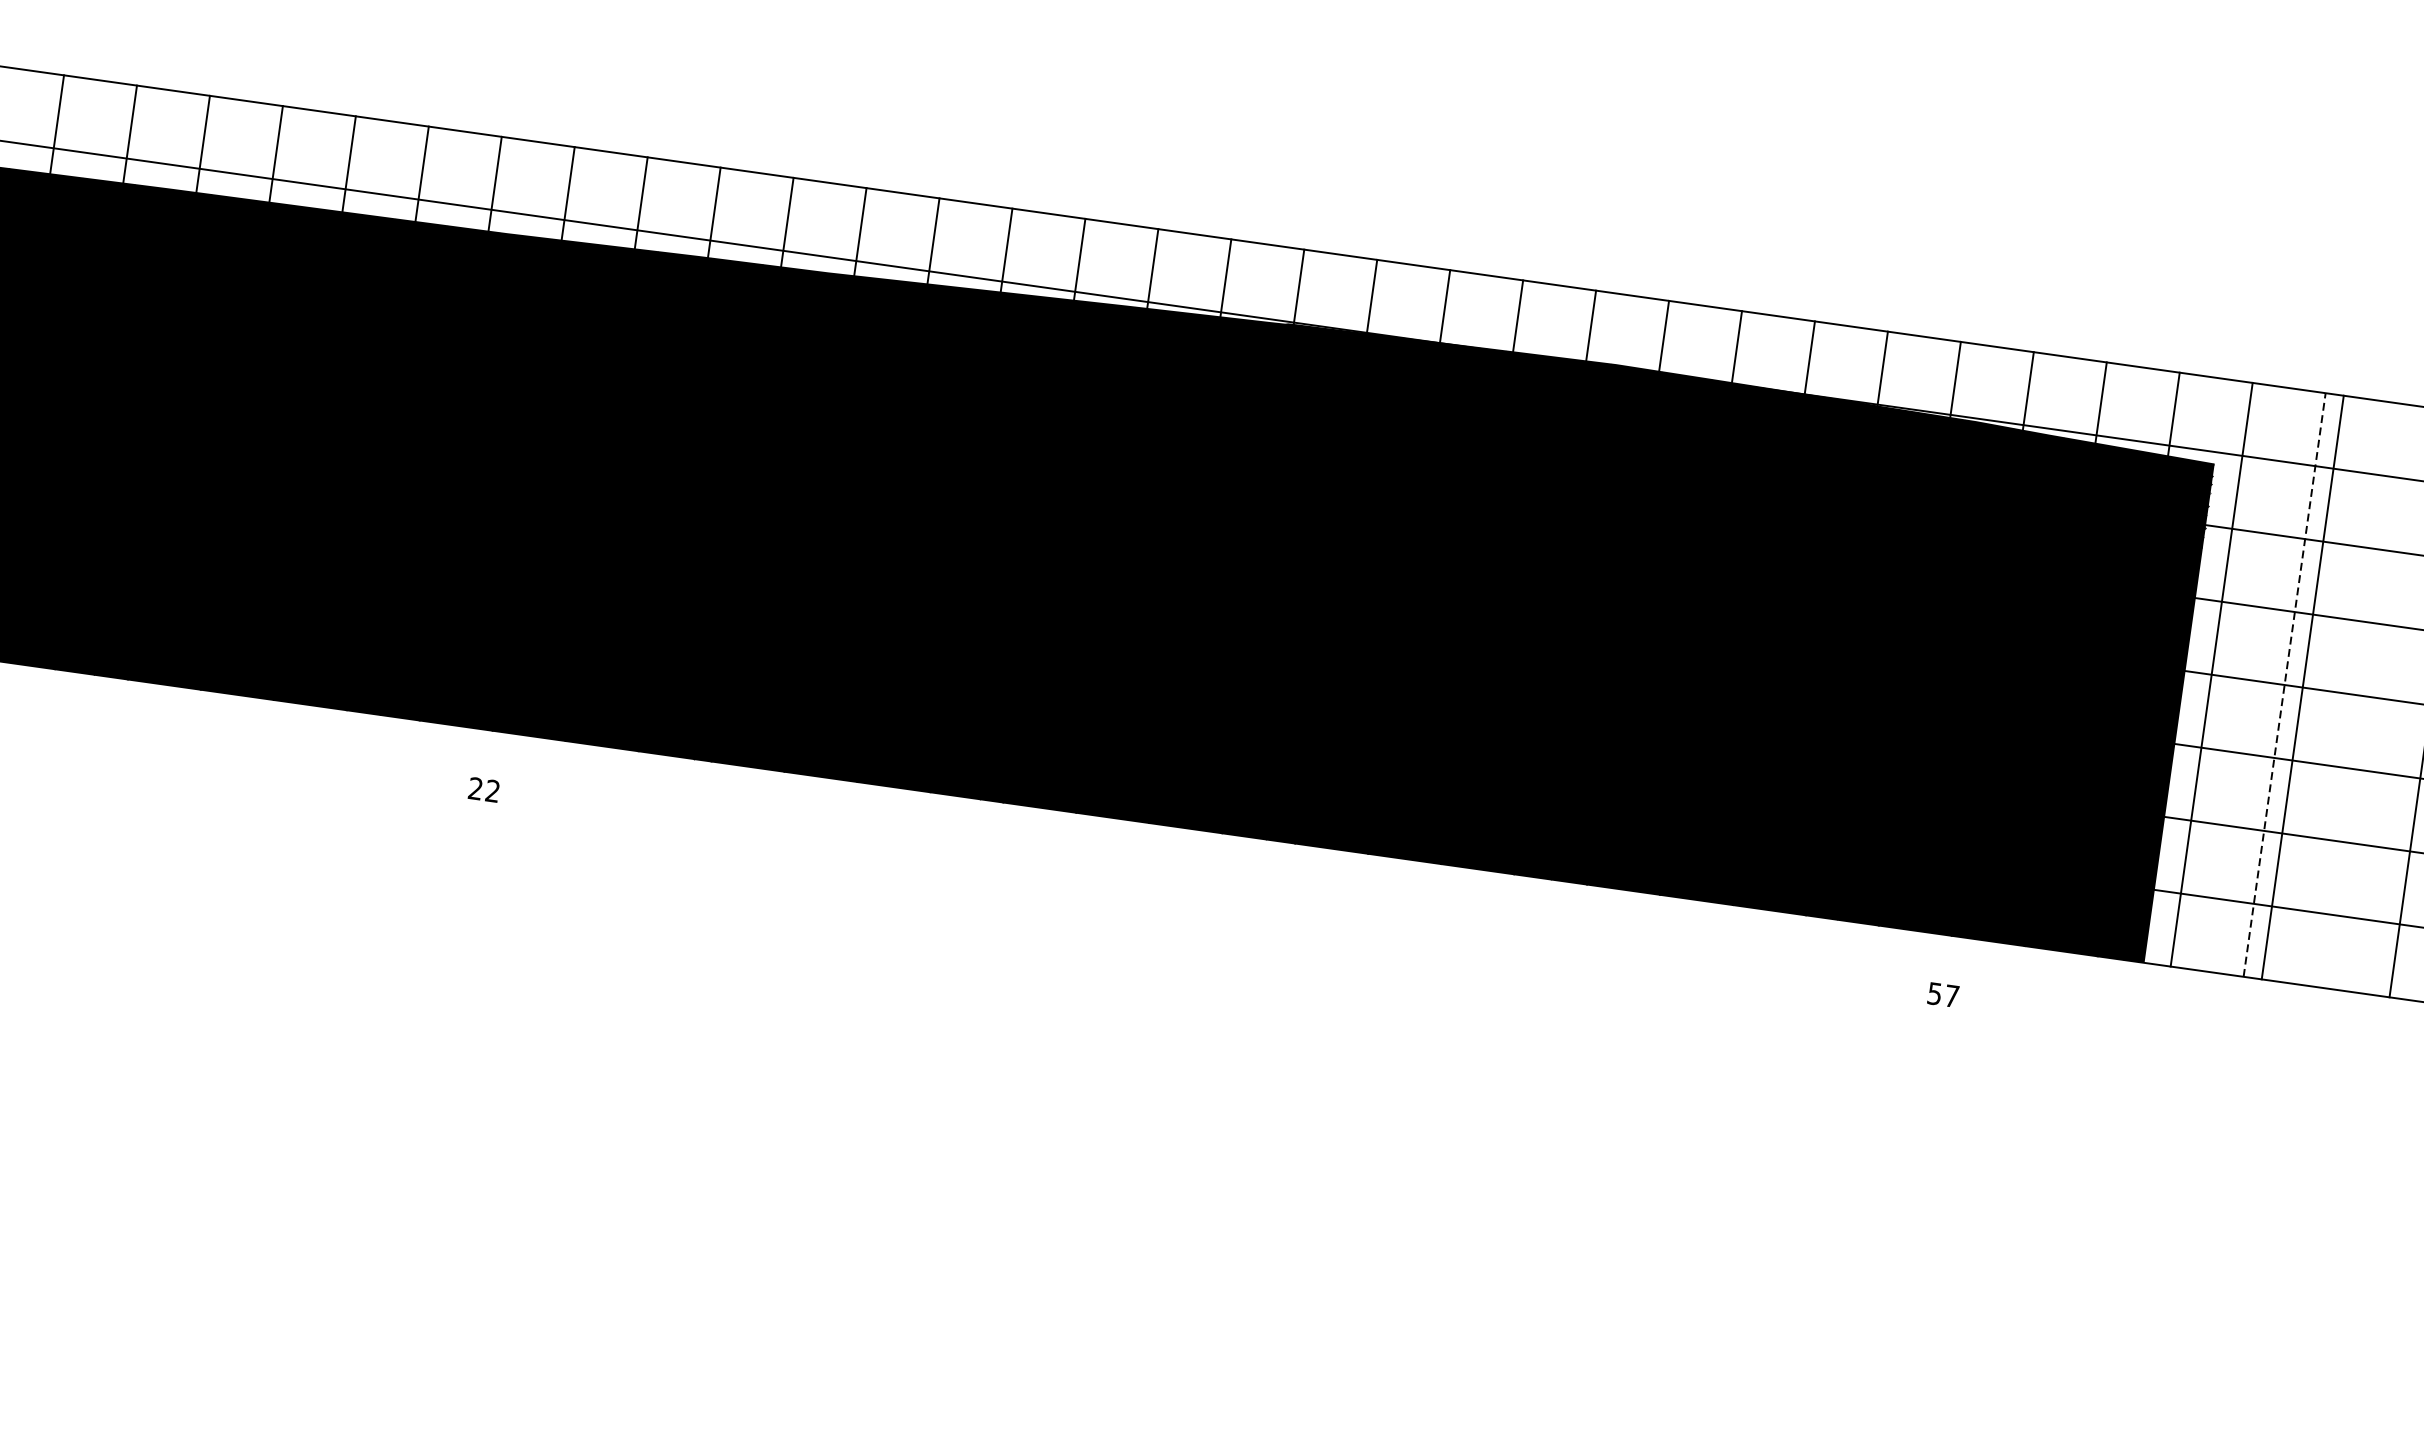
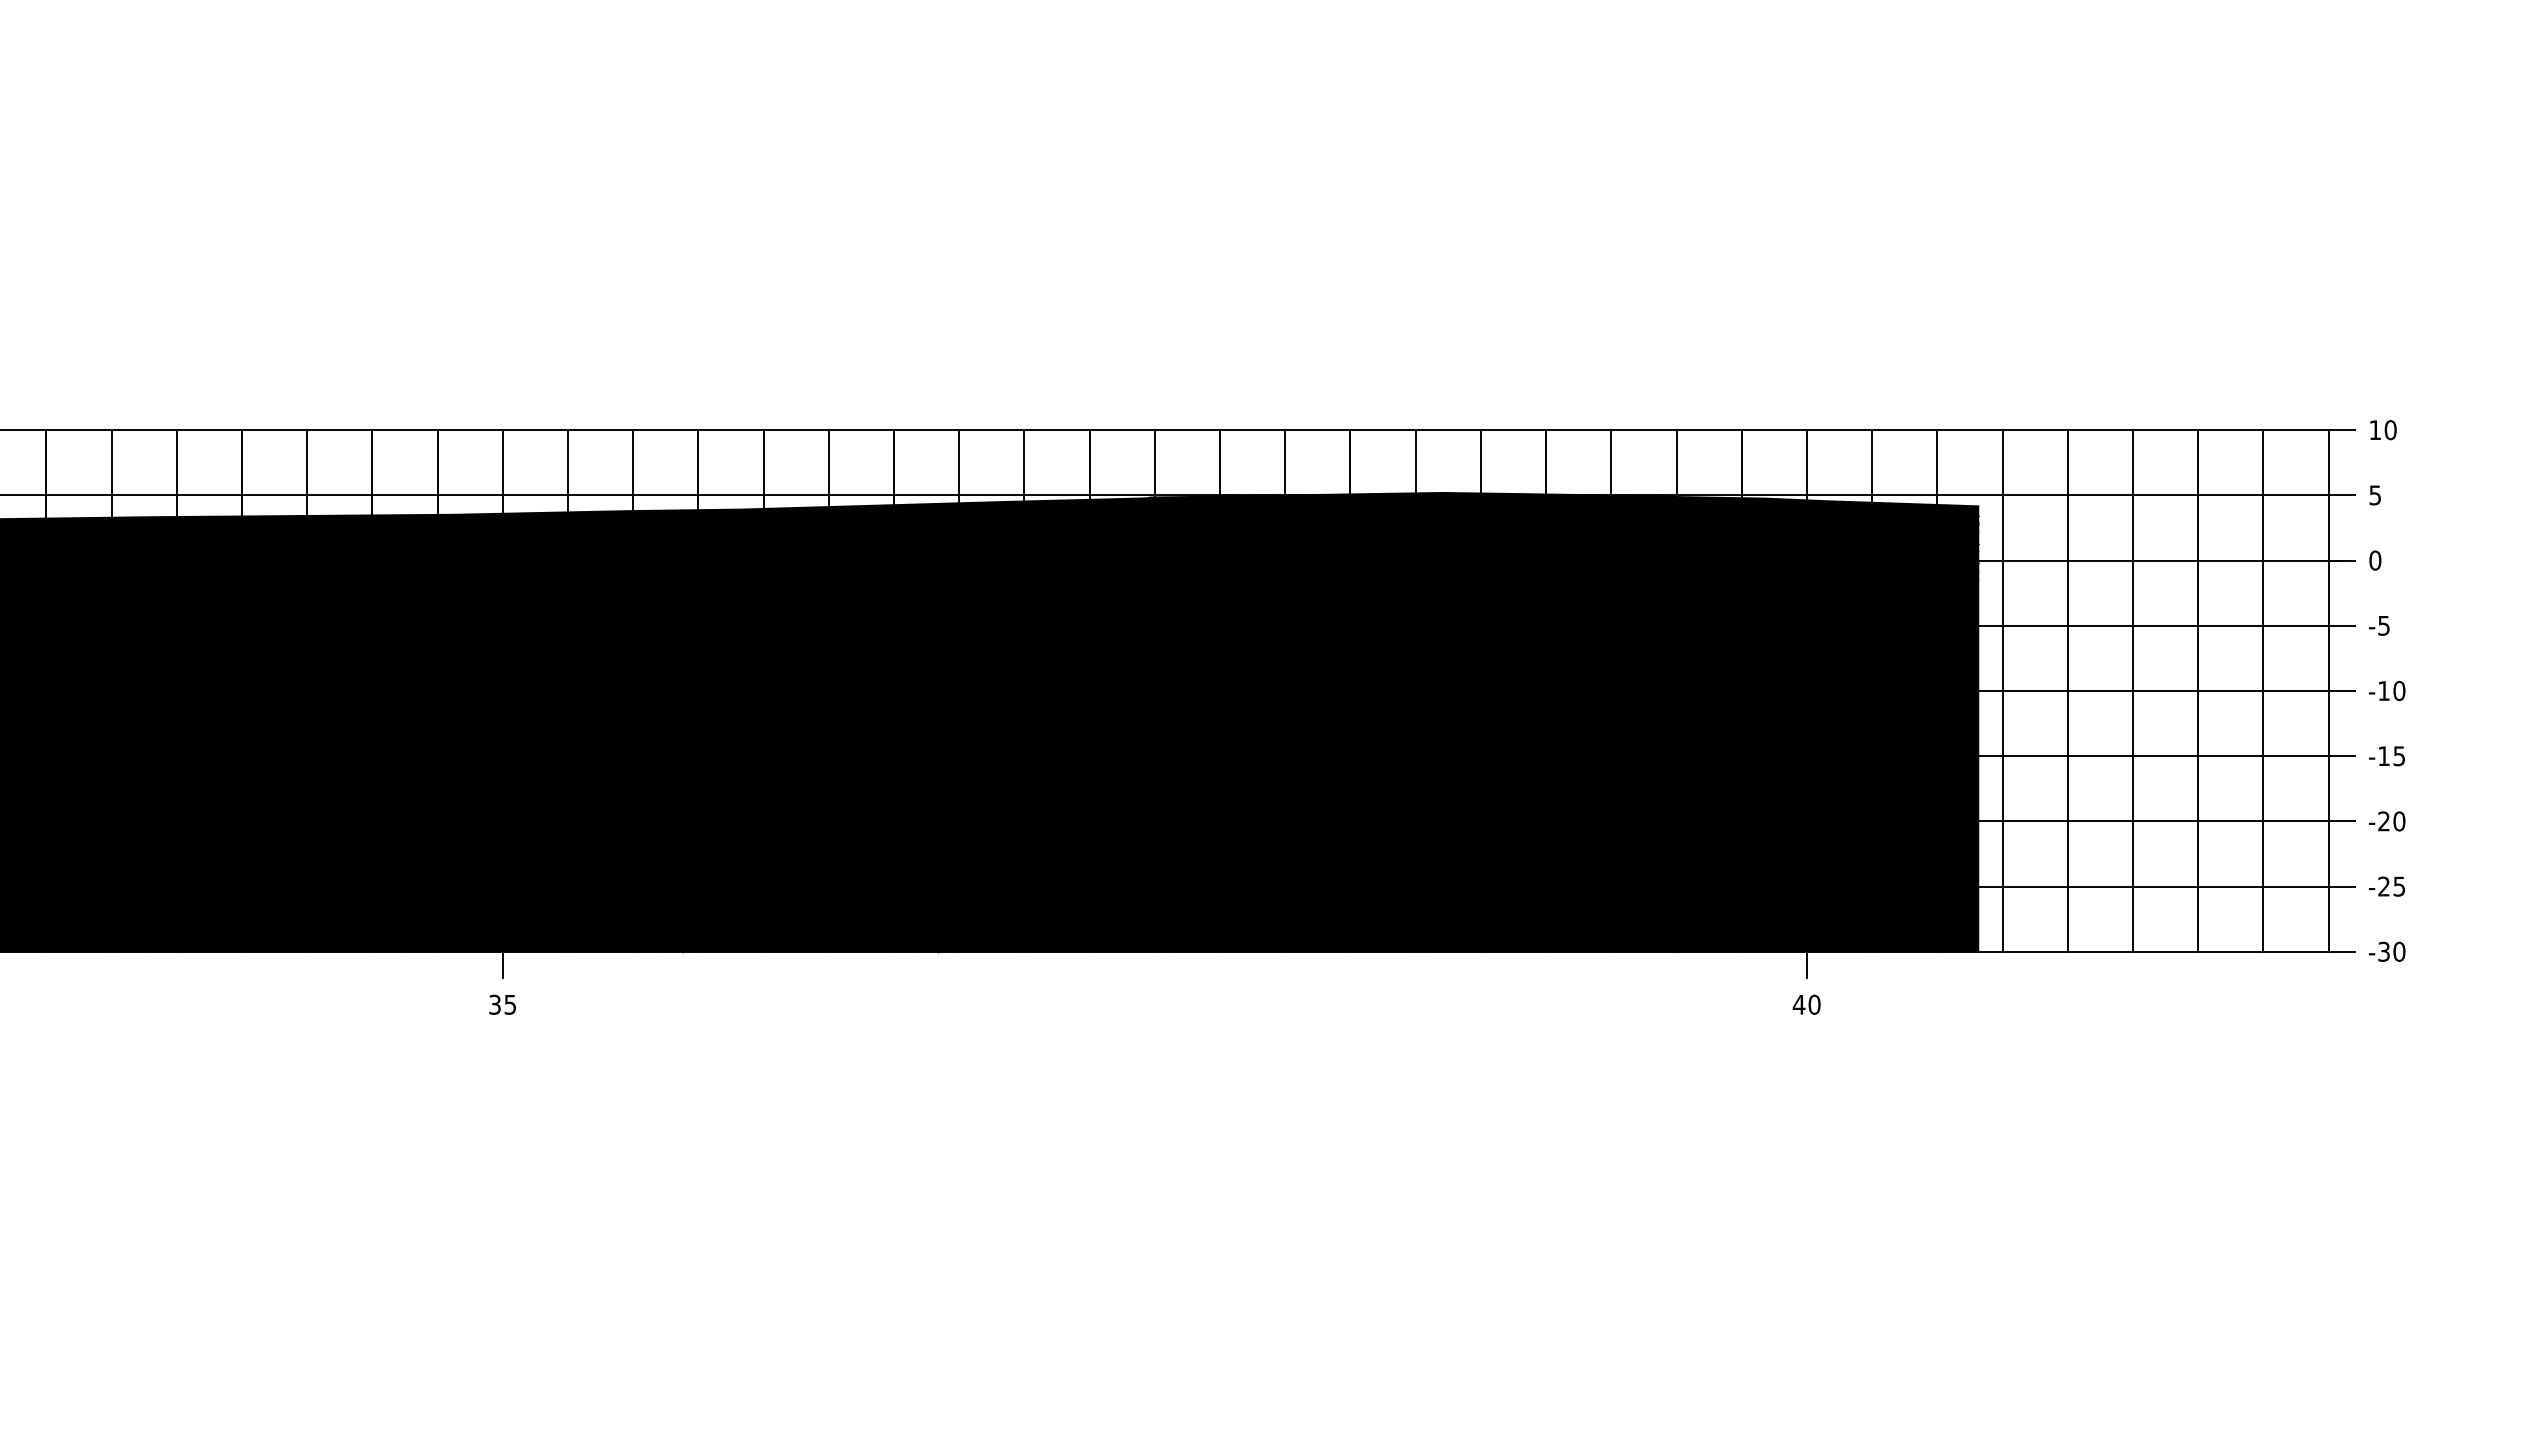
line: (2284, 685) -> (2067, 691), dashed -> solid
line: (2302, 686) -> (2132, 690), moved
line: (490, 744) -> (502, 964), added
text: (484, 789) -> (502, 1004), 22 -> 35
line: (1949, 949) -> (1806, 964), added
text: (1943, 994) -> (1806, 1004), 57 -> 40

